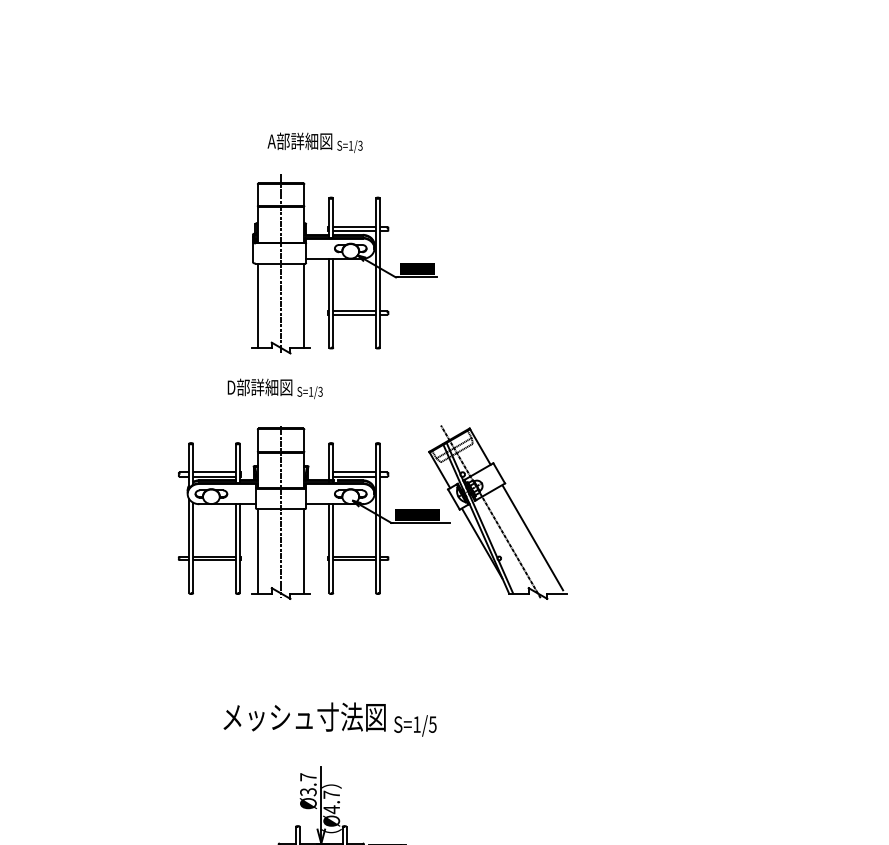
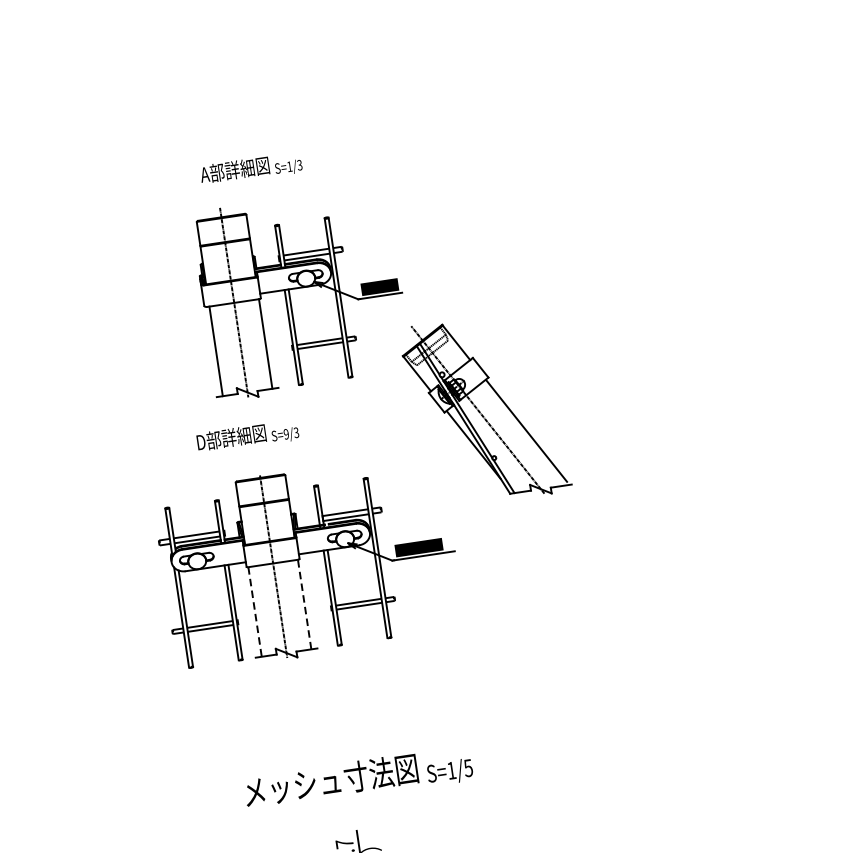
text: (310, 391) -> (285, 433), S=1/3 -> S=9/3
part: (497, 512) -> (485, 409), moved
line: (304, 550) -> (304, 603), solid -> dashed
line: (257, 551) -> (254, 612), solid -> dashed

